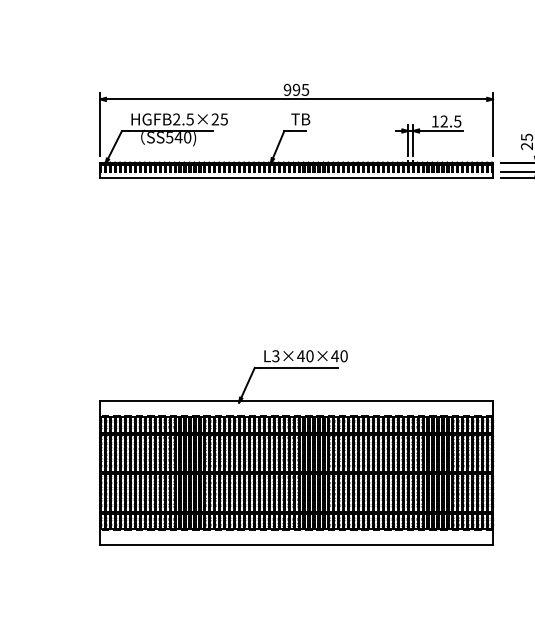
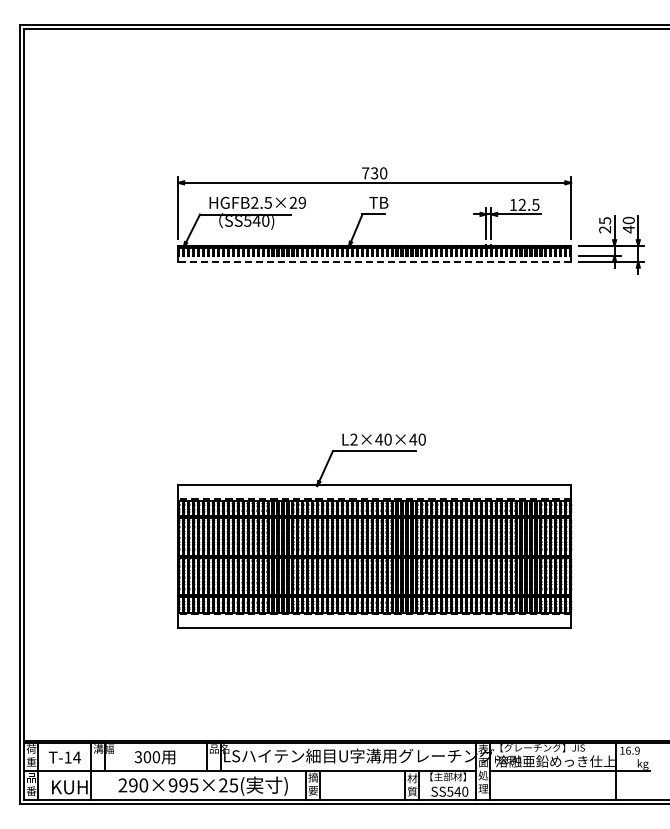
text: (296, 90) -> (374, 173), 995 -> 730
text: (223, 119) -> (301, 202), HGFB2.5×25 -> HGFB2.5×29
line: (296, 178) -> (374, 261), solid -> dashed
text: (275, 356) -> (353, 439), L3×40×40 -> L2×40×40

